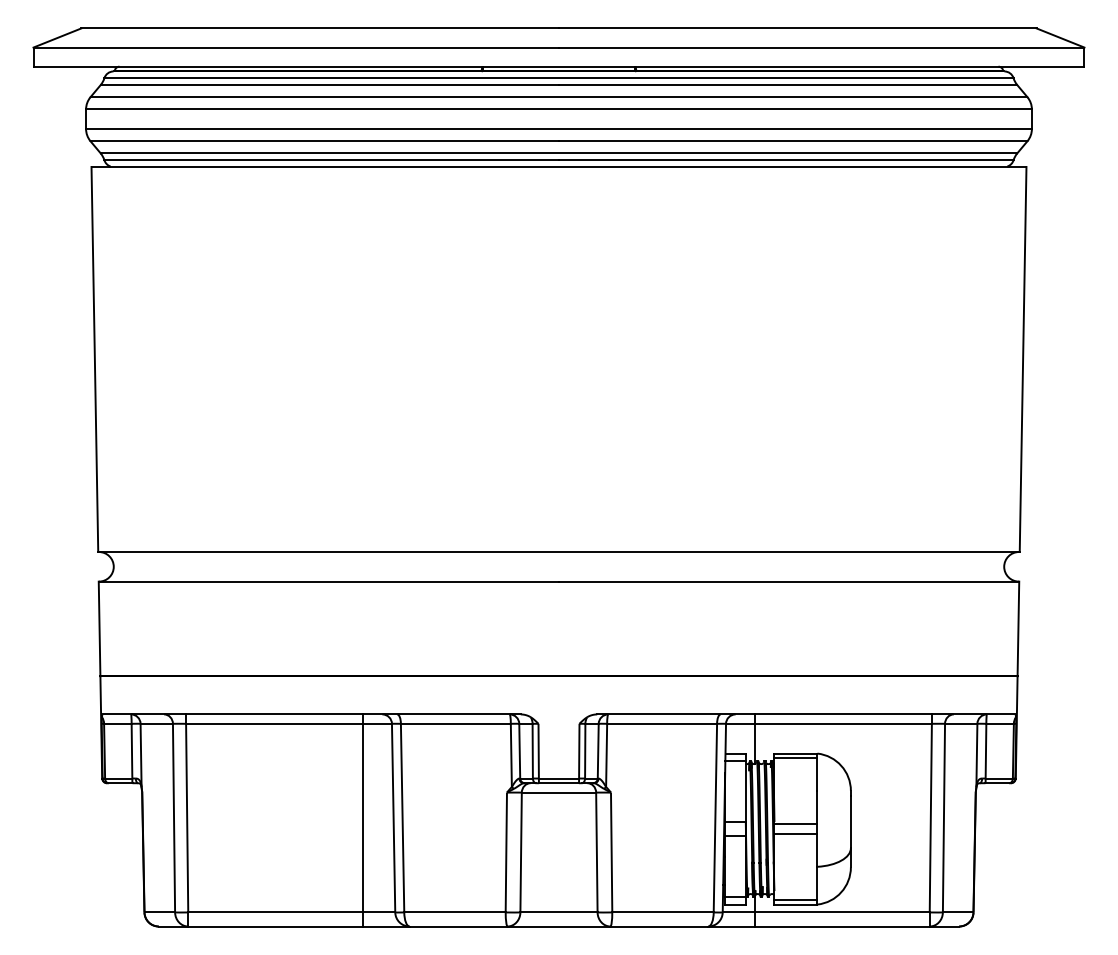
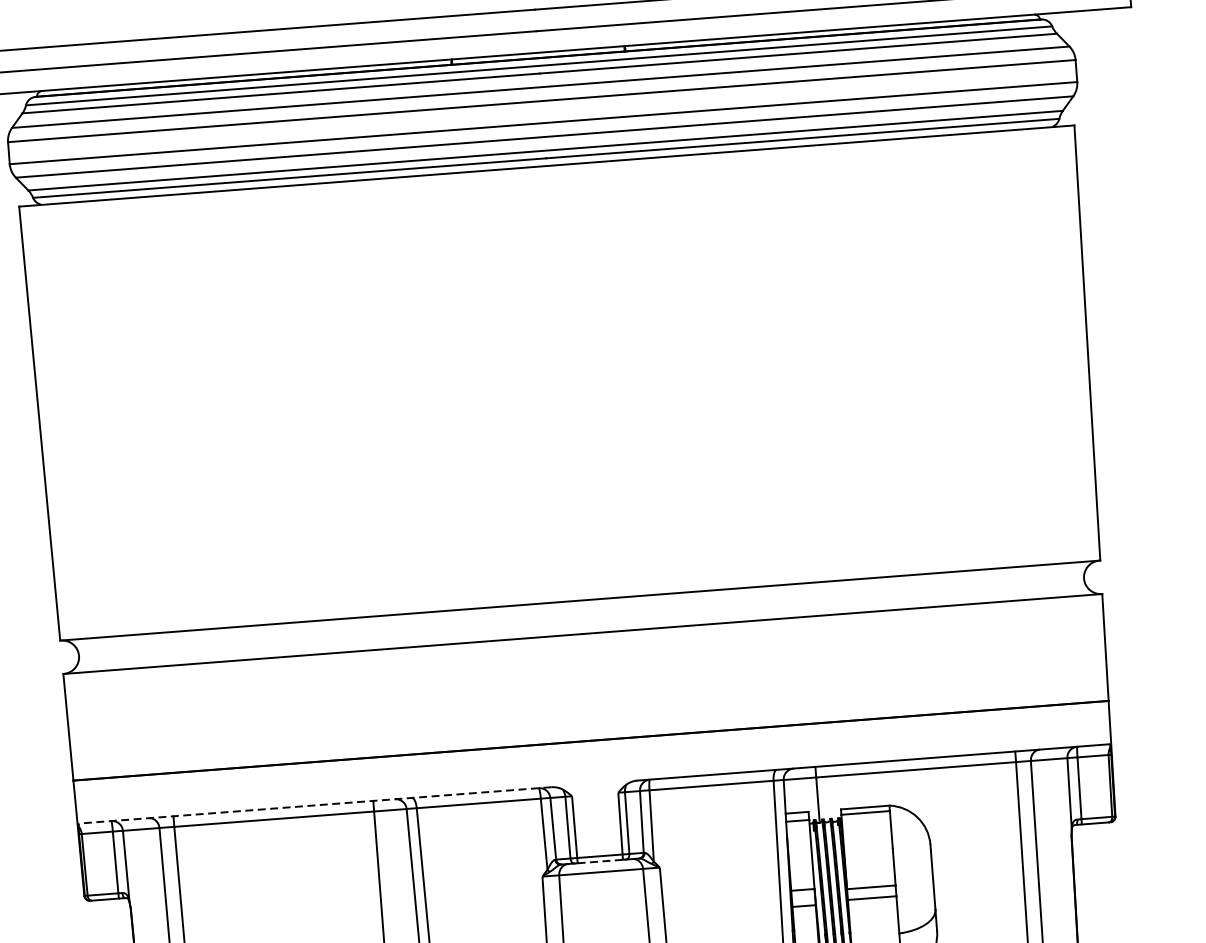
line: (311, 714) -> (315, 805), solid -> dashed
line: (558, 783) -> (599, 861), solid -> dashed

